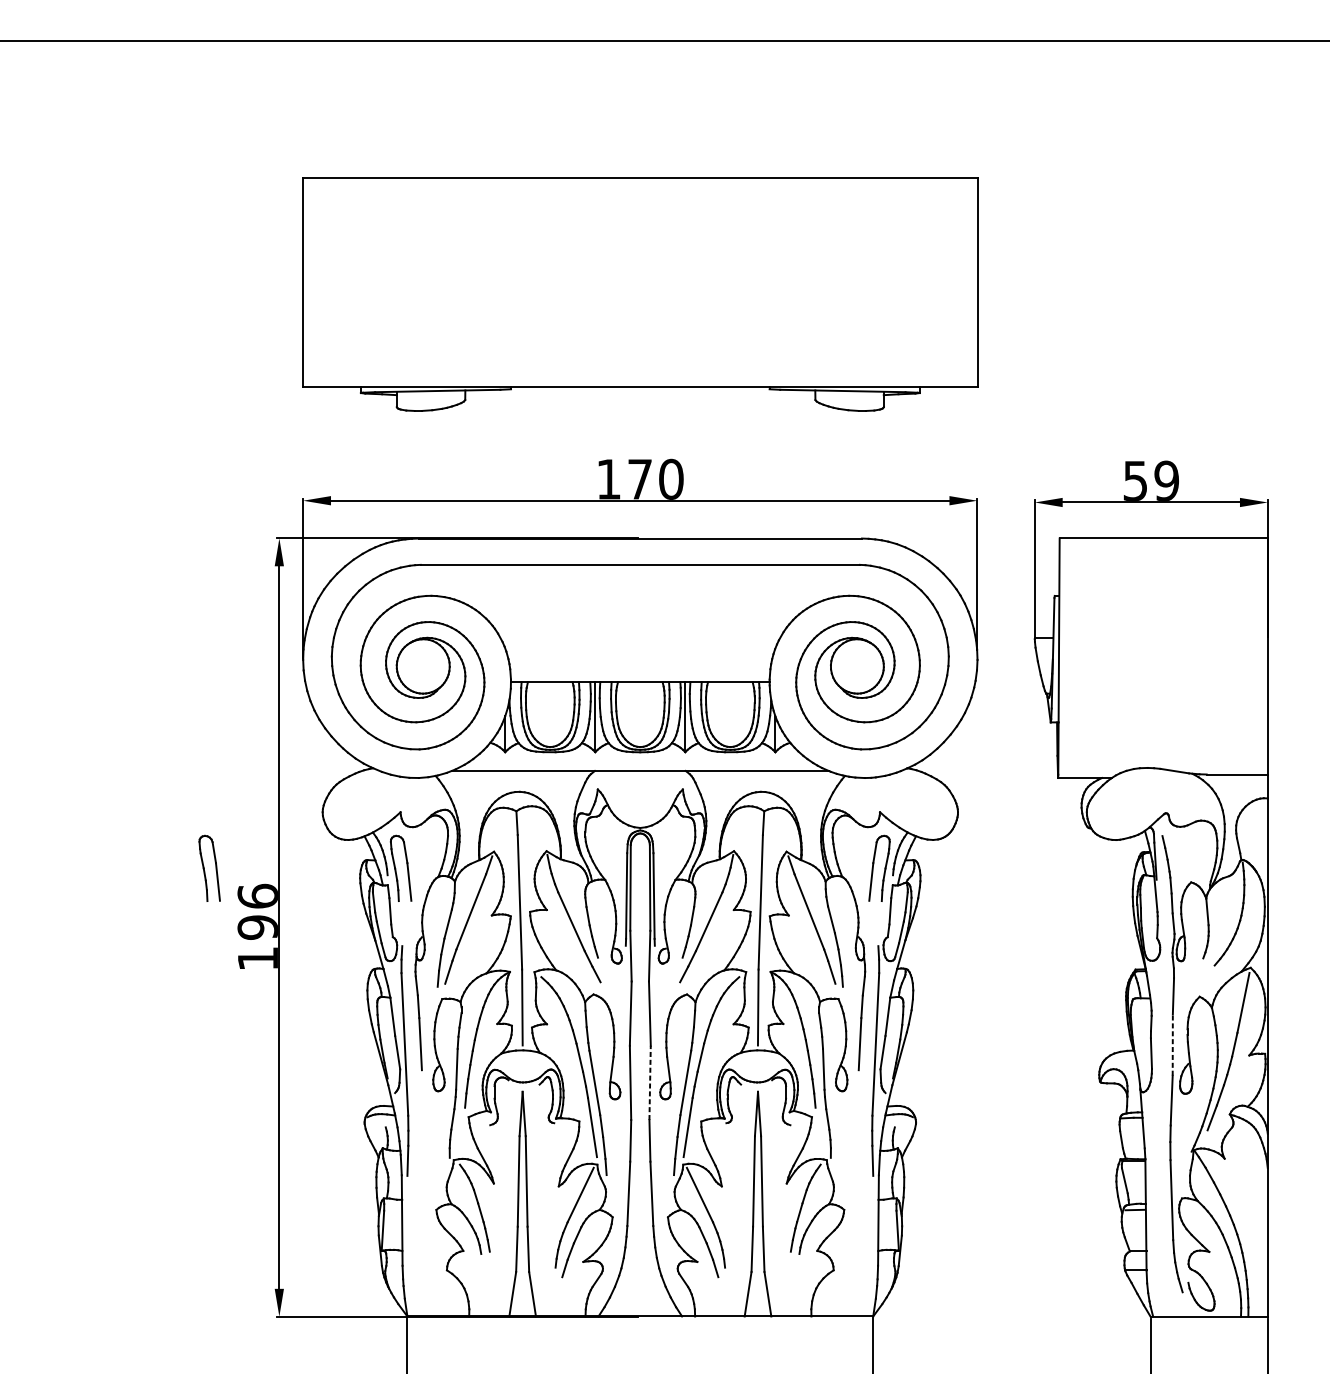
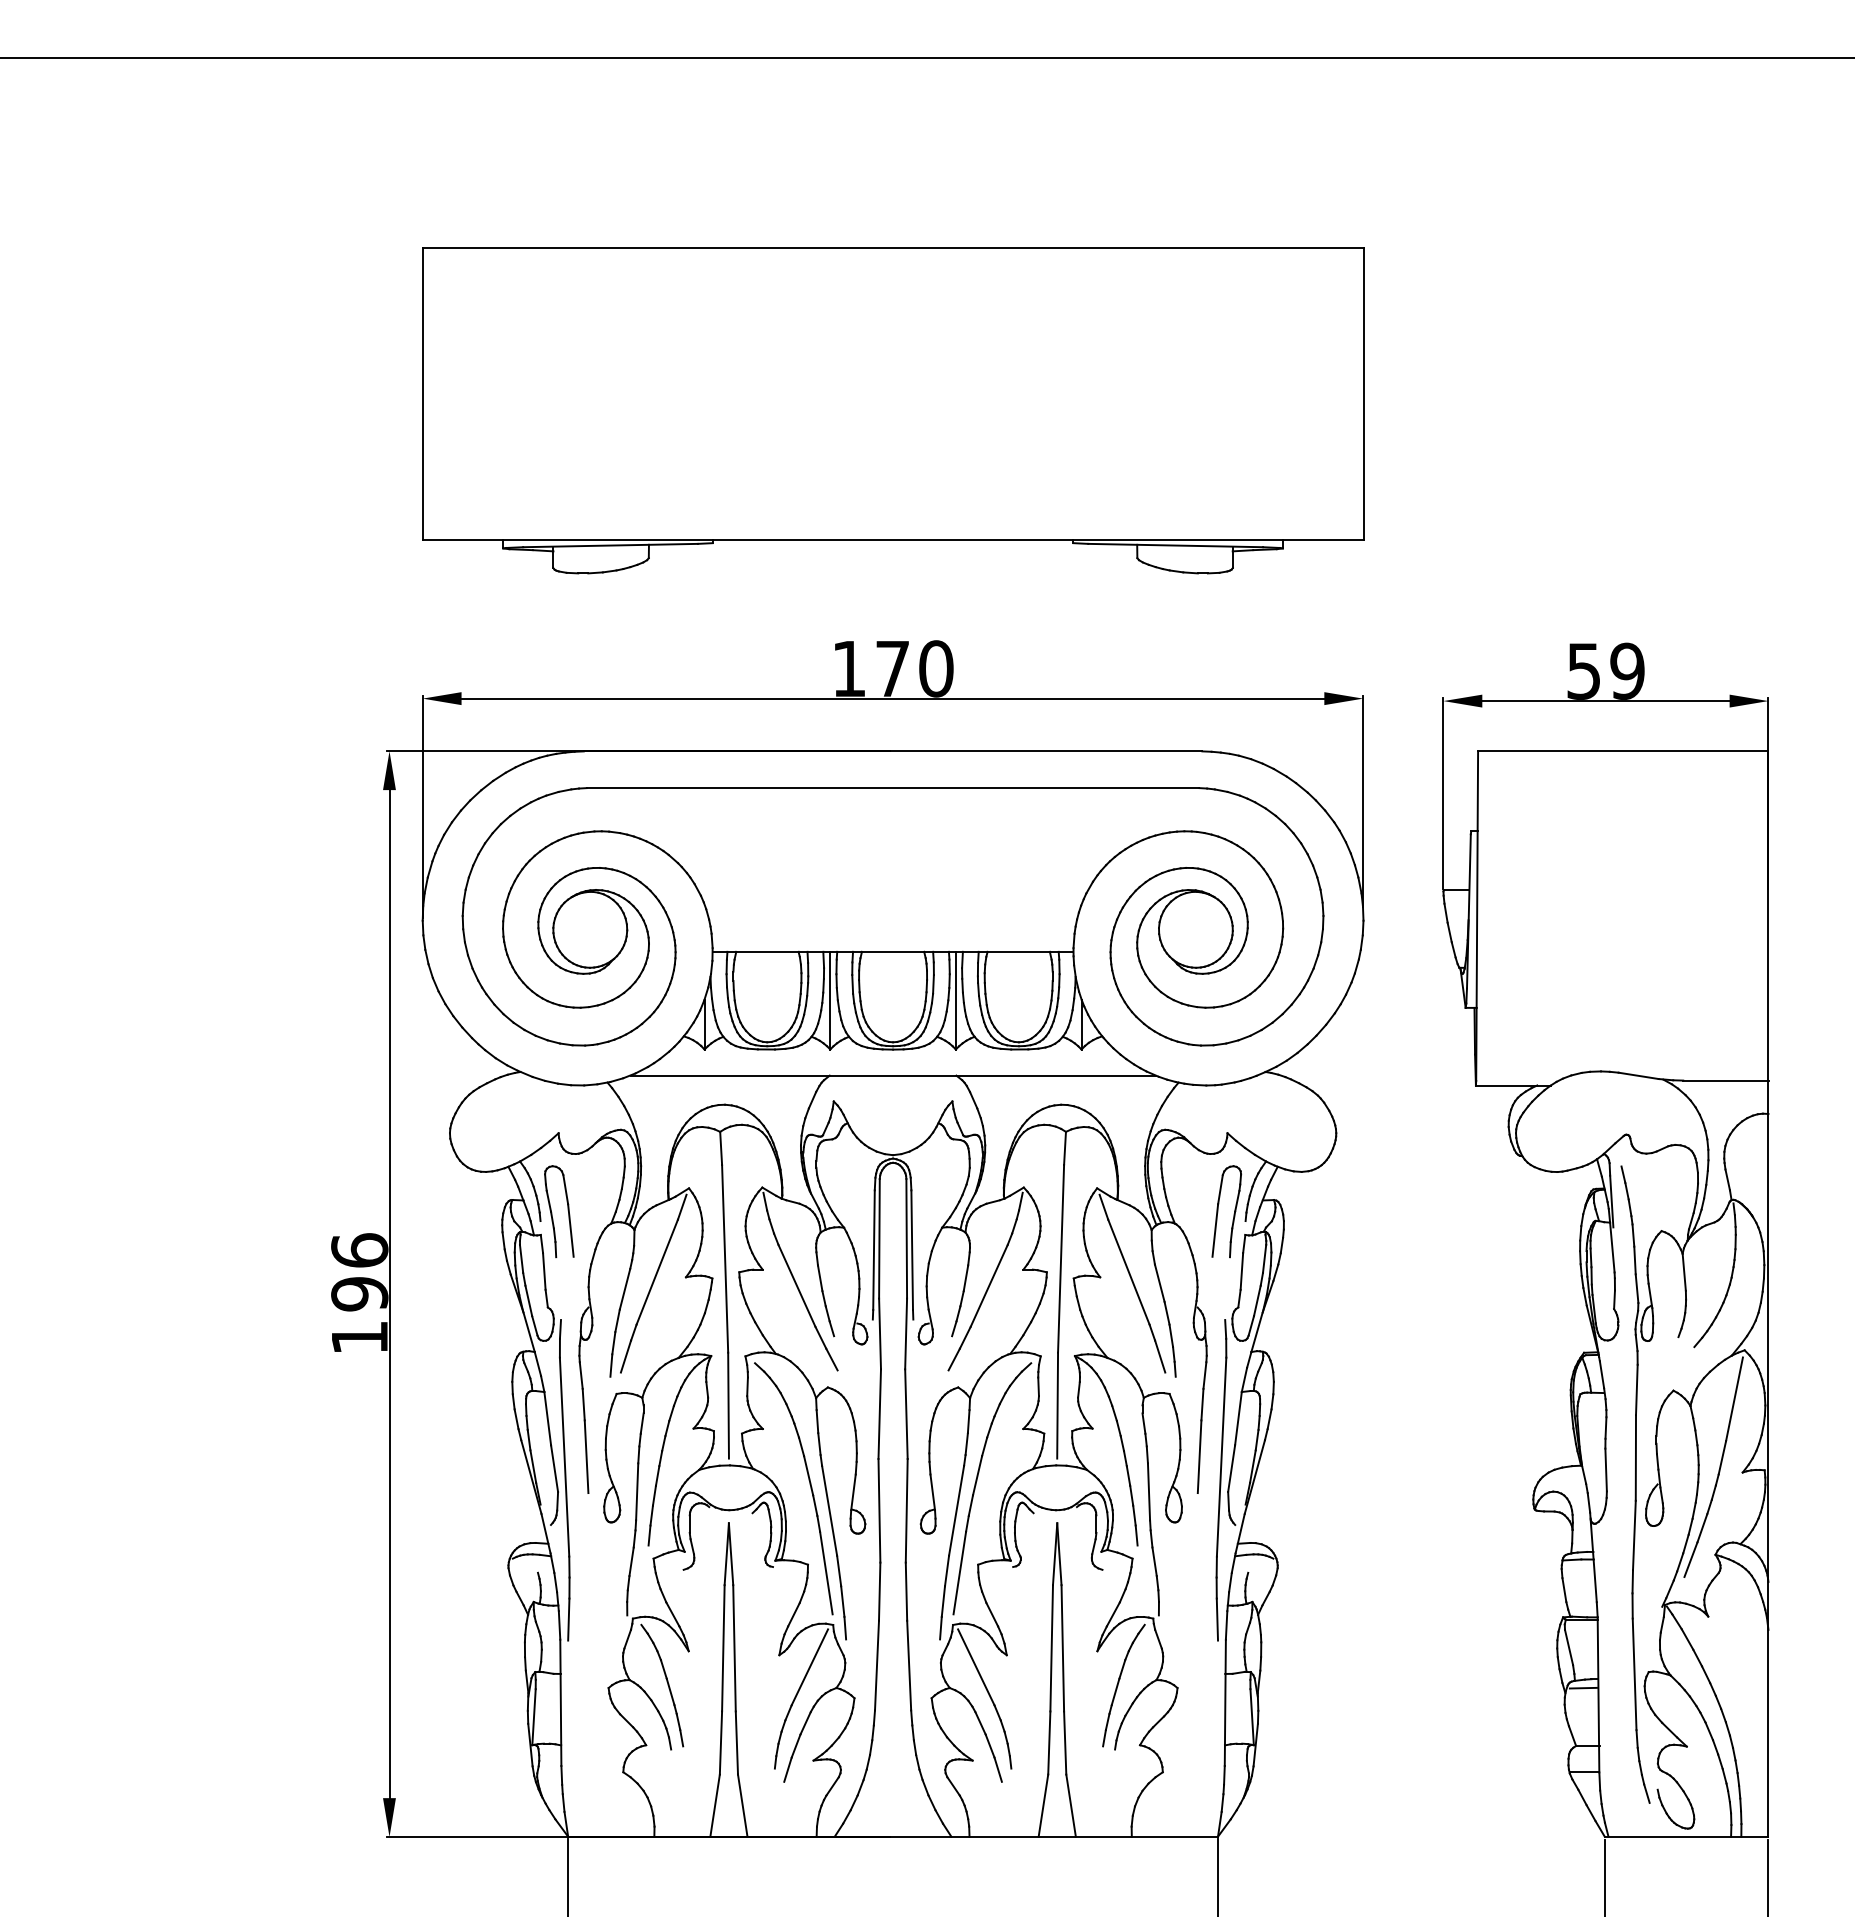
part: (204, 869) -> (285, 1212), removed
line: (1172, 1045) -> (1635, 1458), dashed -> solid
line: (649, 1082) -> (906, 1510), dashed -> solid

